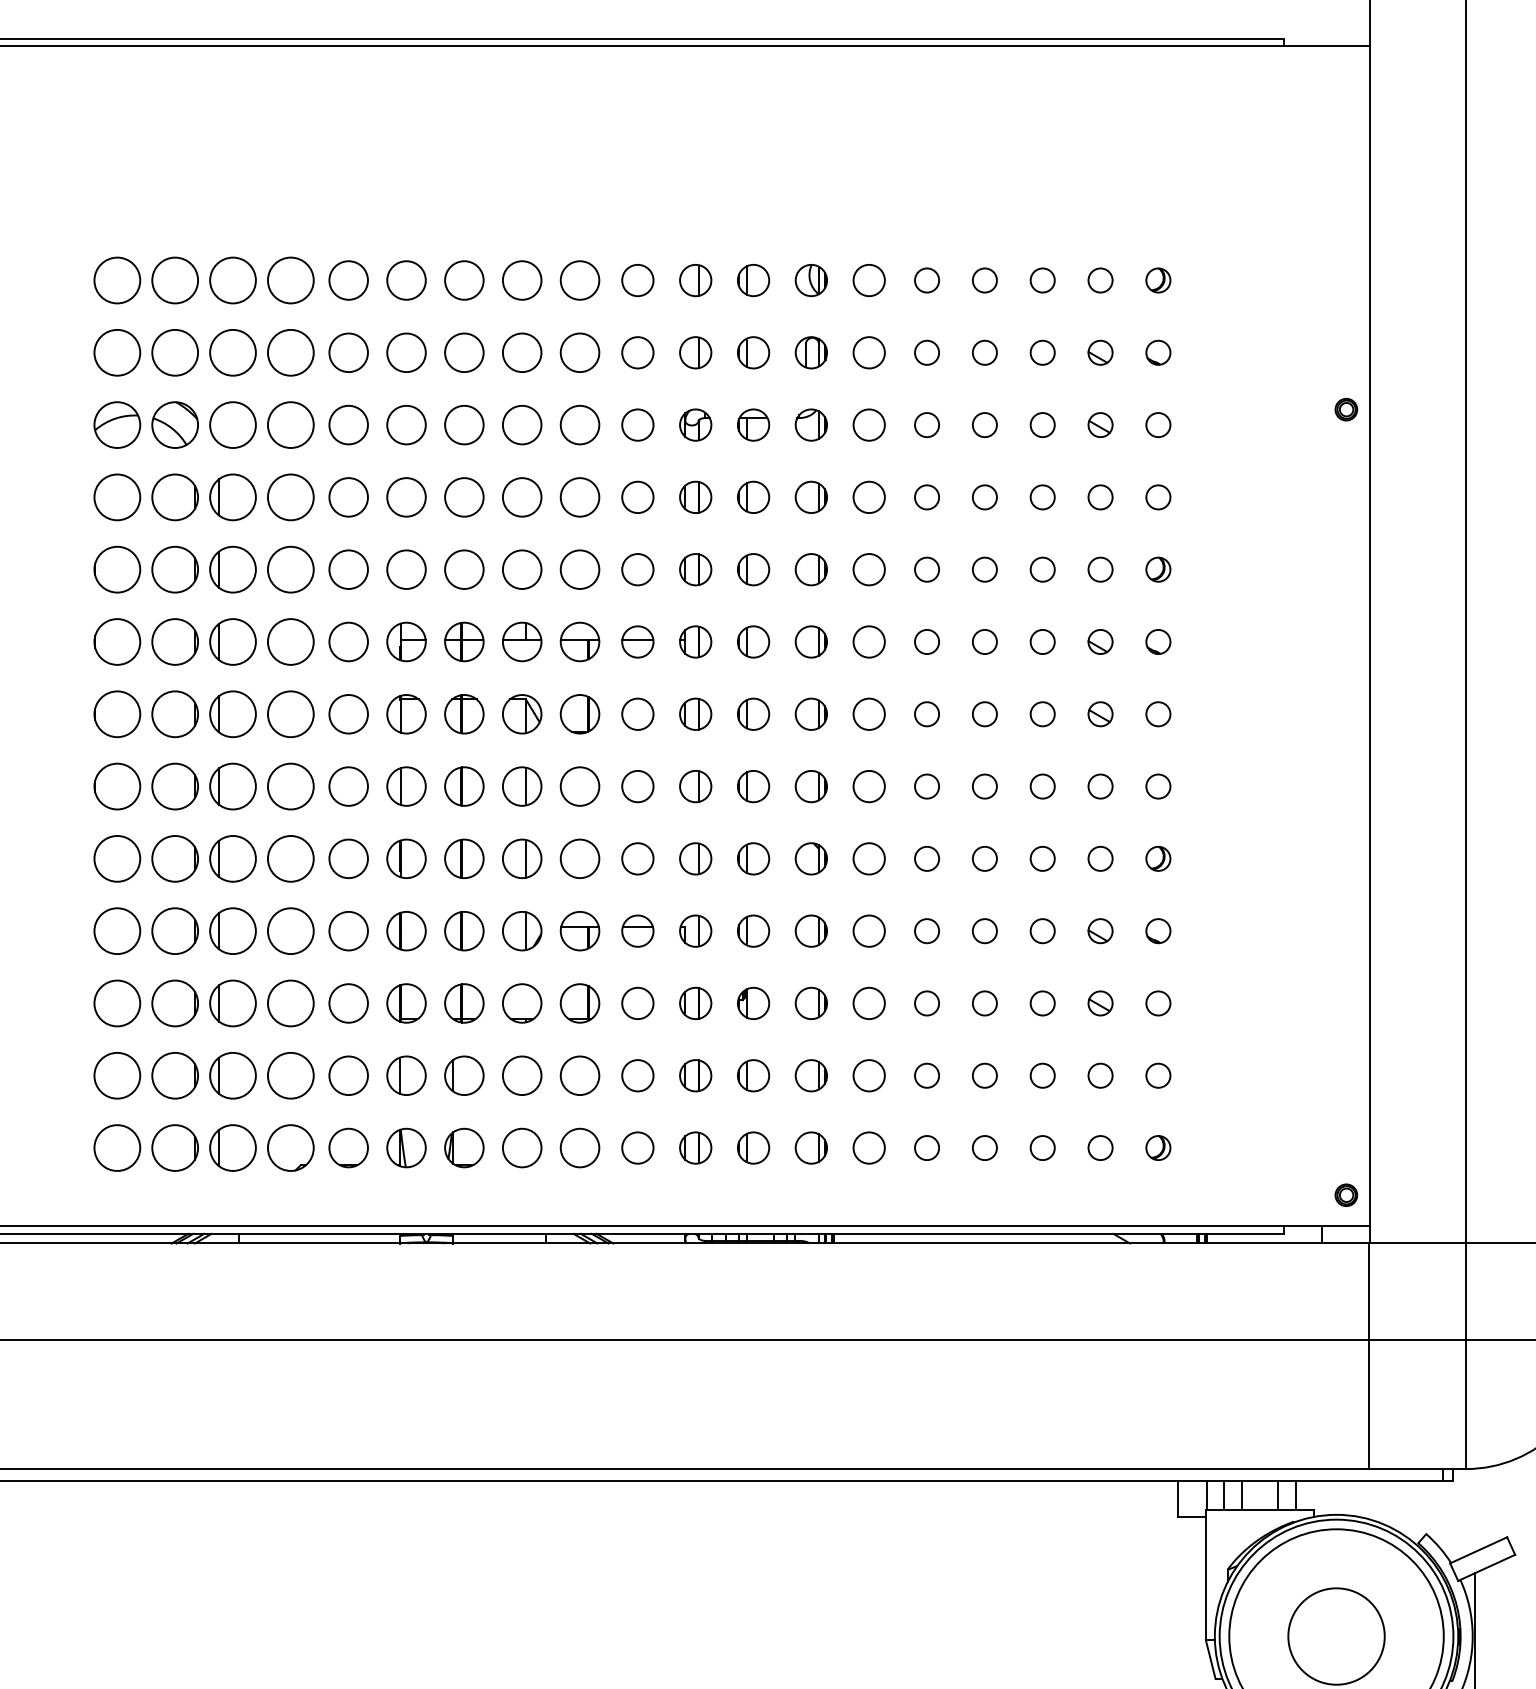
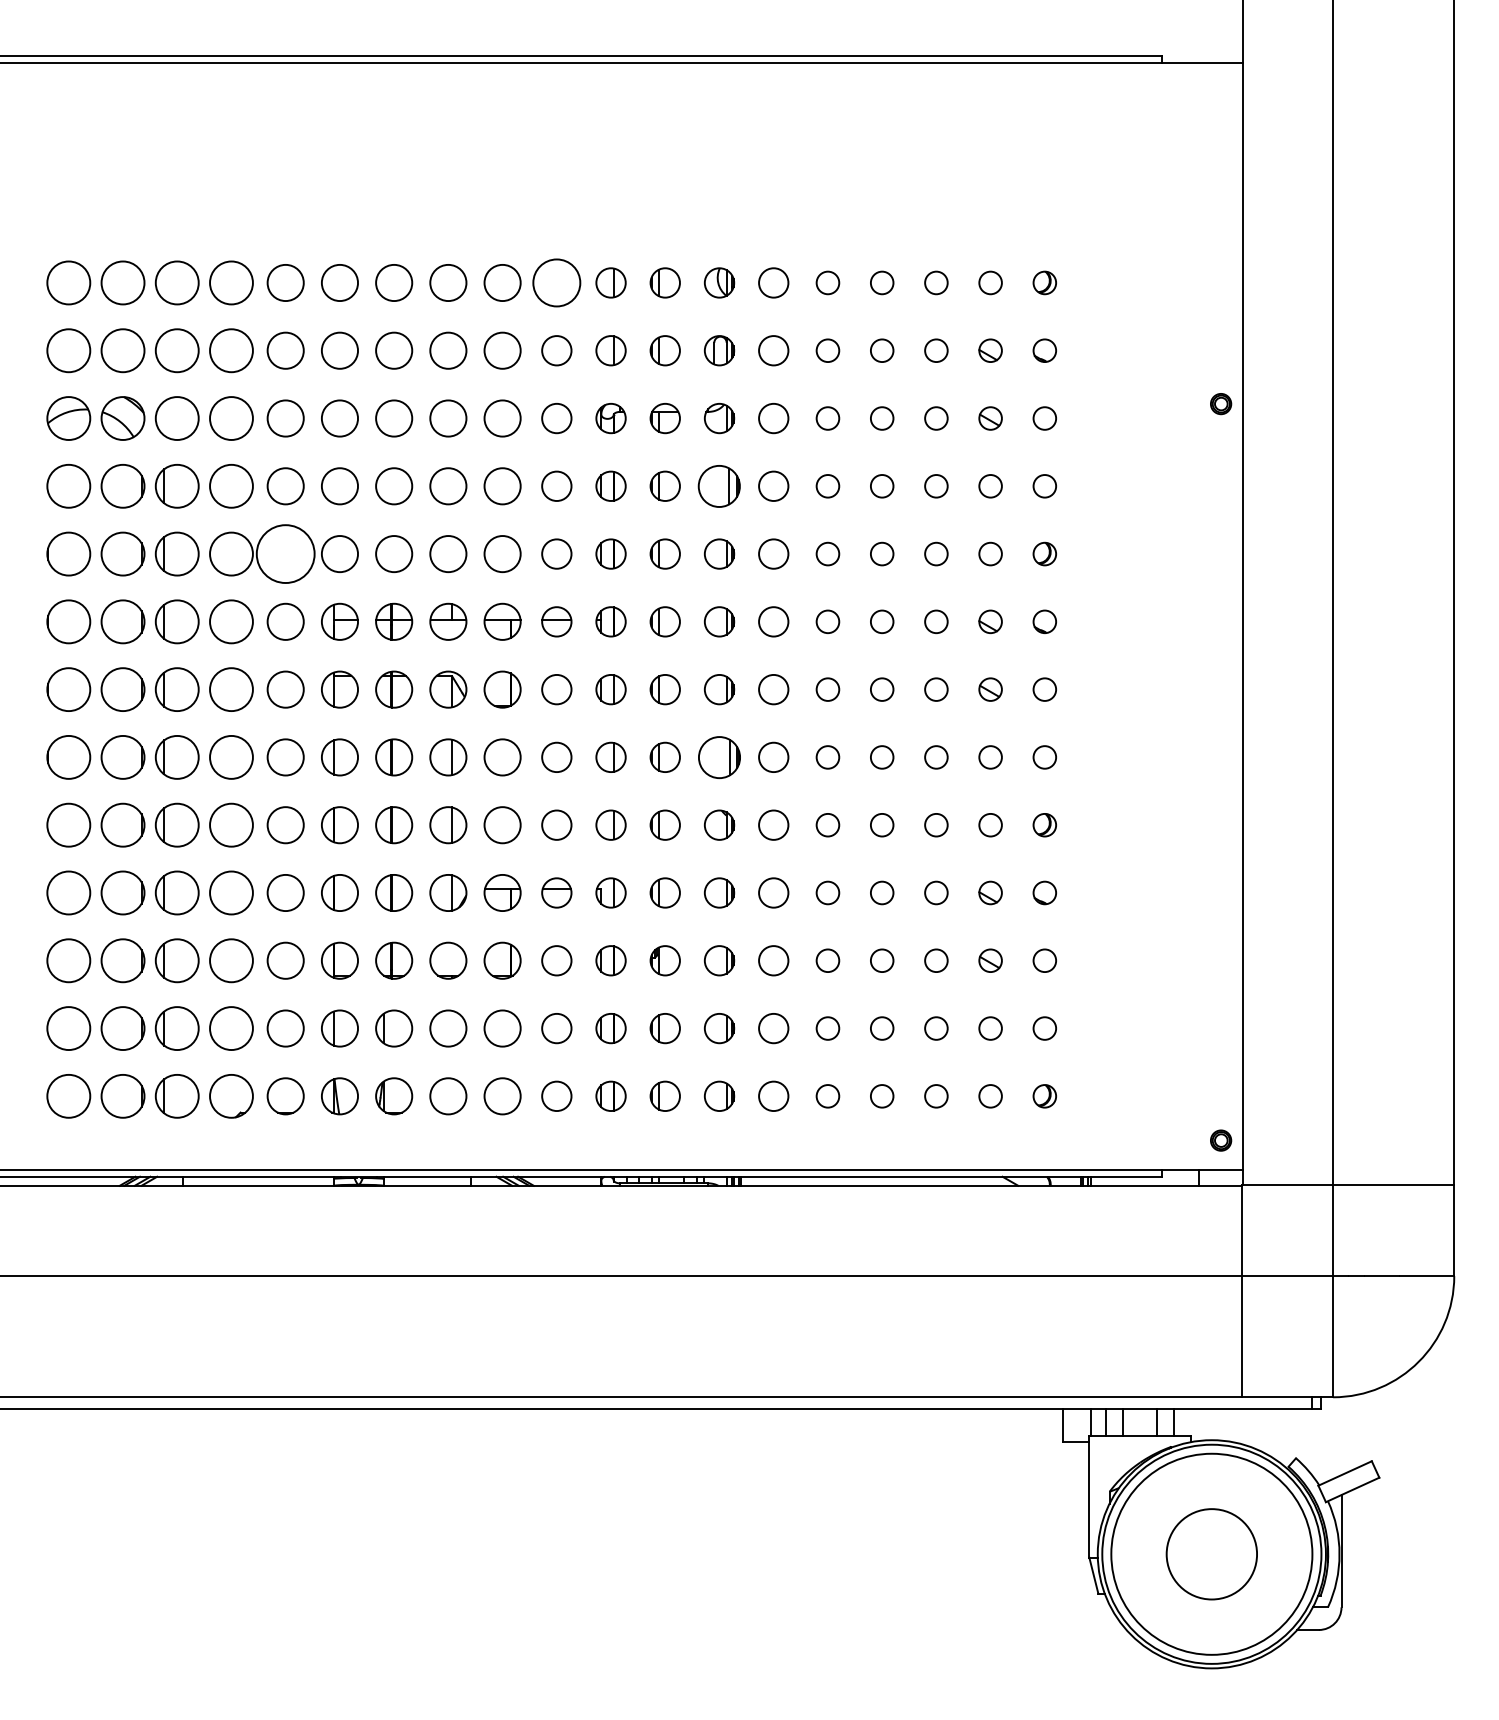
circle: (637, 280) -> (556, 282), size x1.6
part: (811, 496) -> (719, 485), size x1.4
circle: (348, 570) -> (285, 554), size x1.6
part: (811, 785) -> (719, 756), size x1.4

